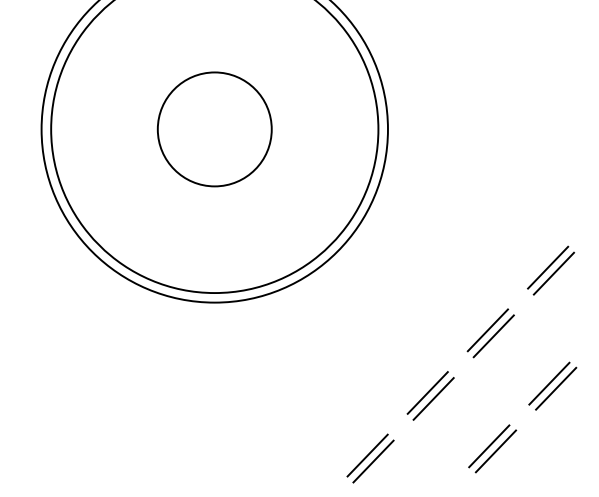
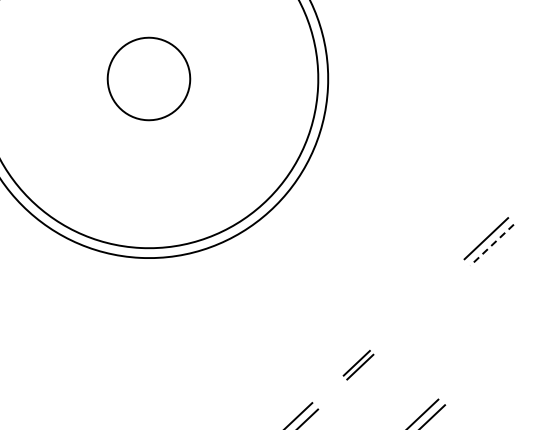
circle: (214, 129) -> (148, 79), size x0.7
line: (553, 273) -> (491, 244), solid -> dashed
part: (490, 333) -> (423, 303), removed
line: (549, 383) -> (481, 358), removed
line: (556, 388) -> (488, 363), removed
part: (430, 395) -> (358, 364), size x0.6

